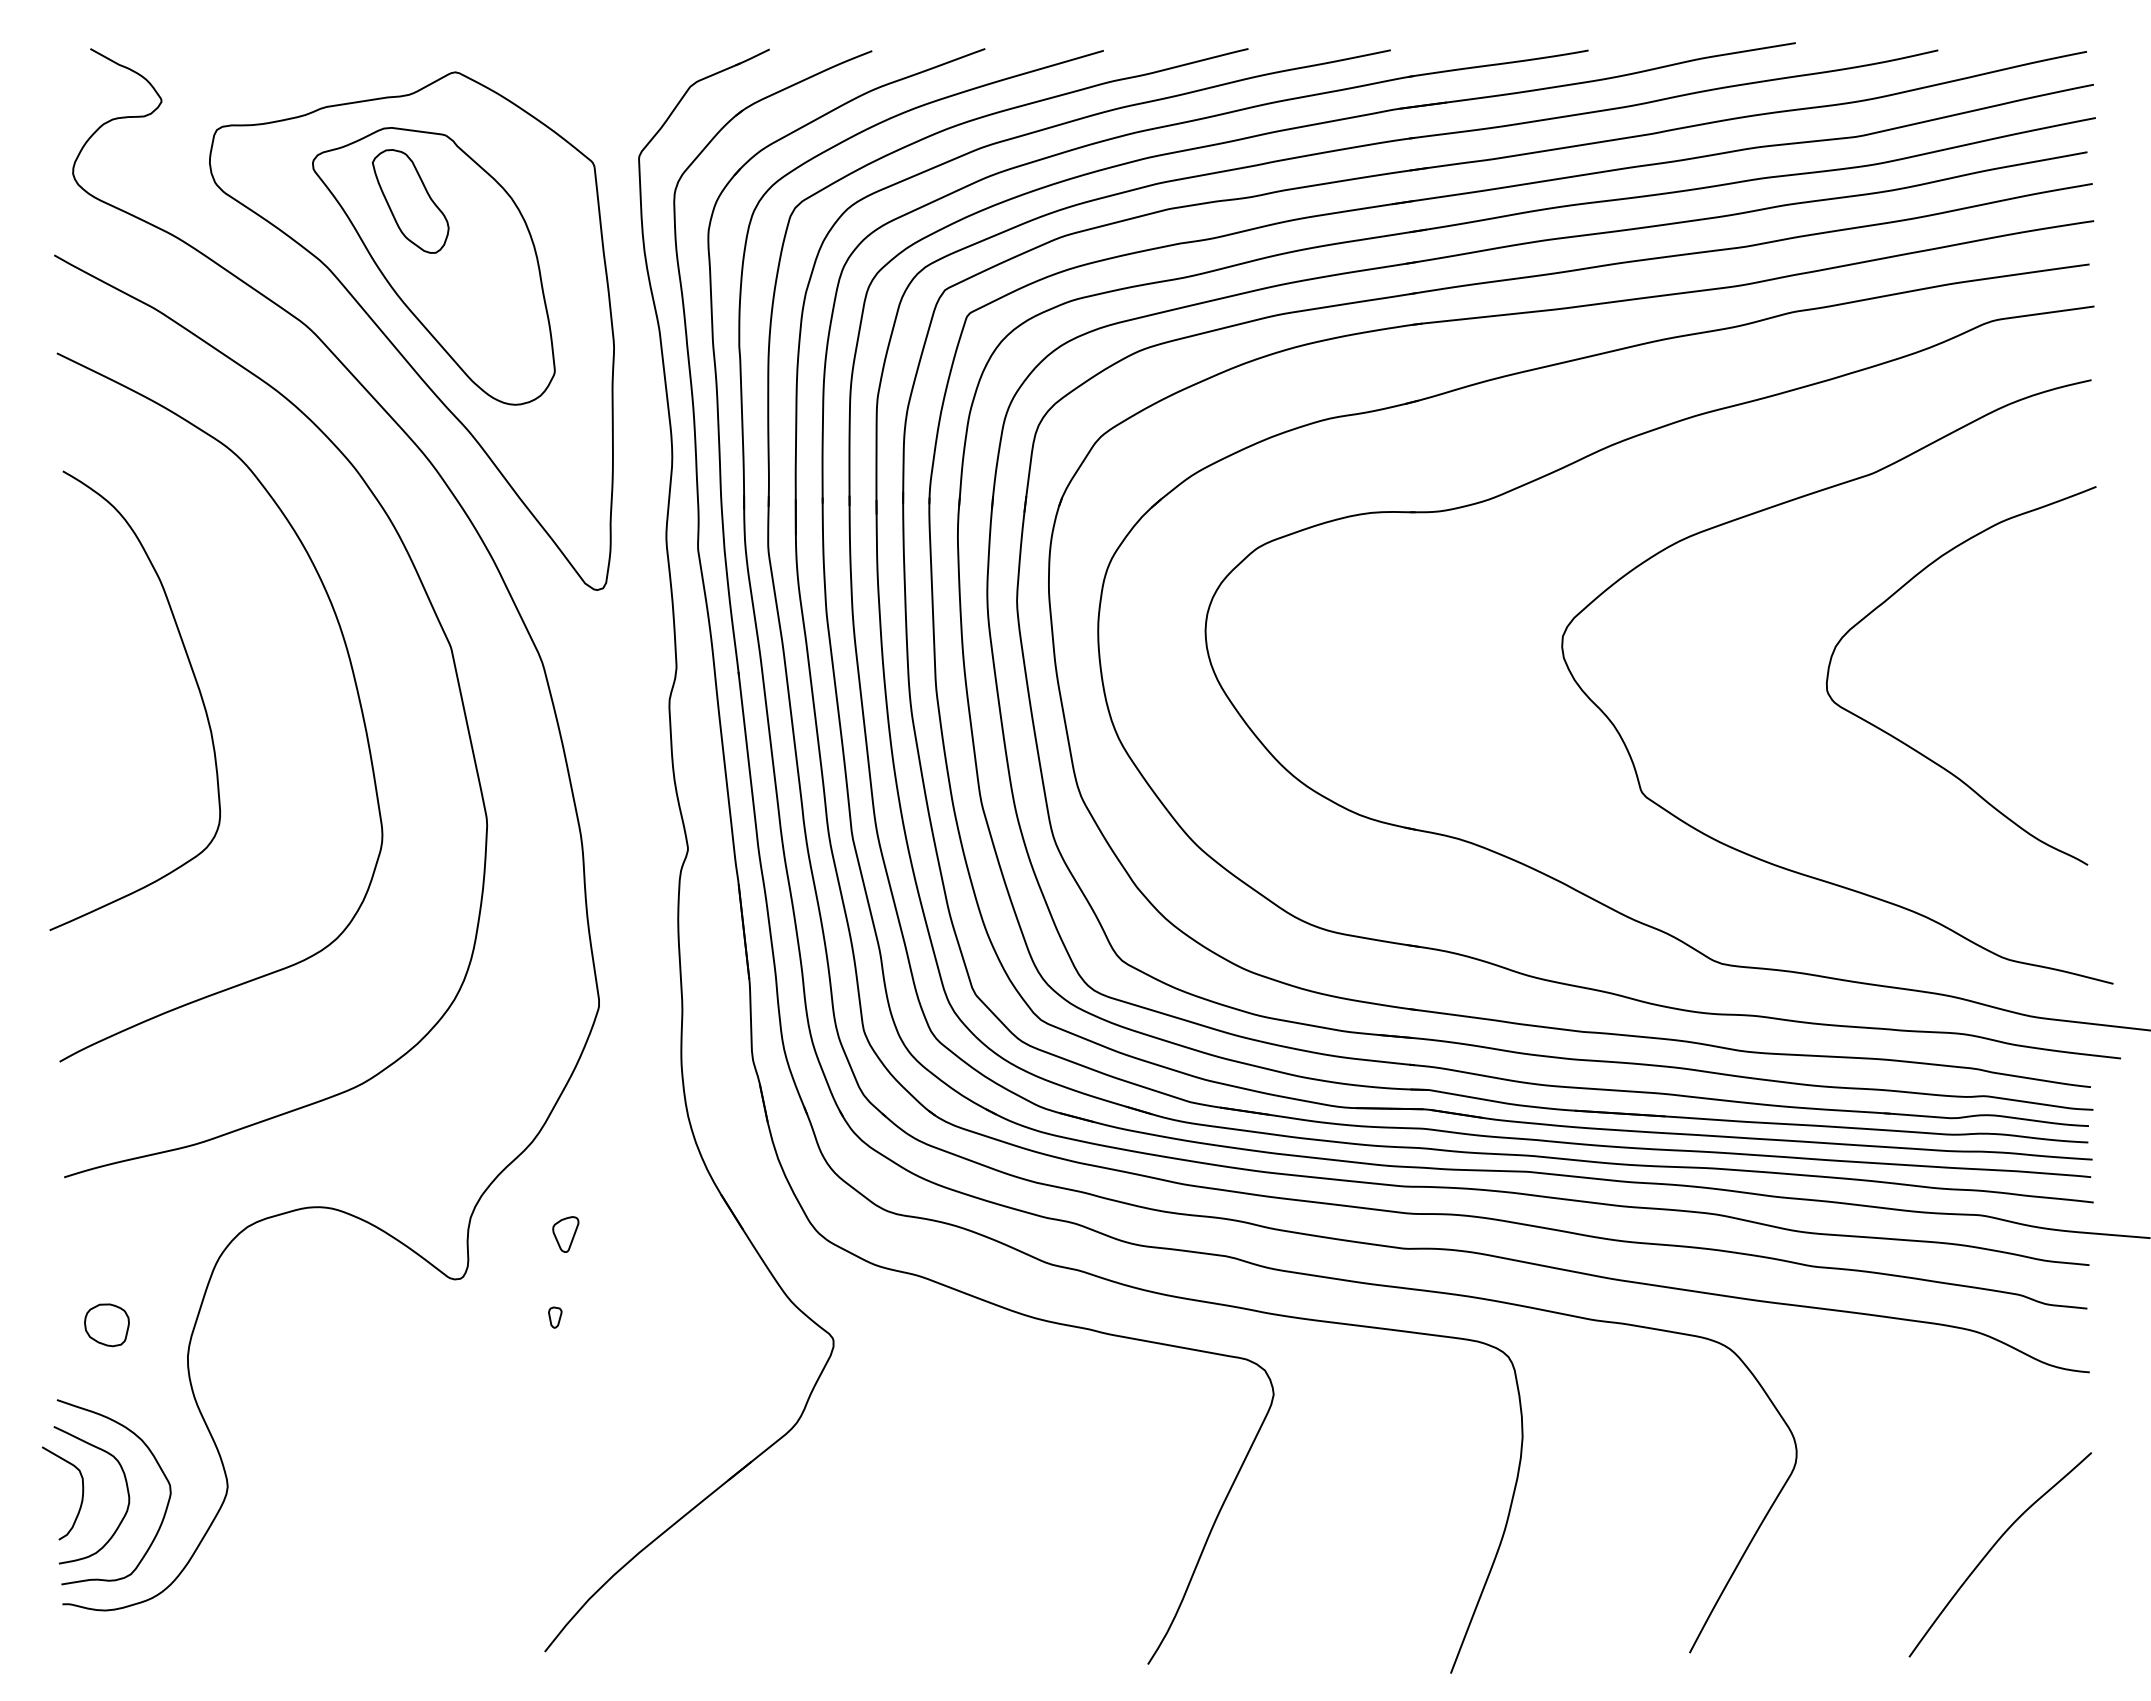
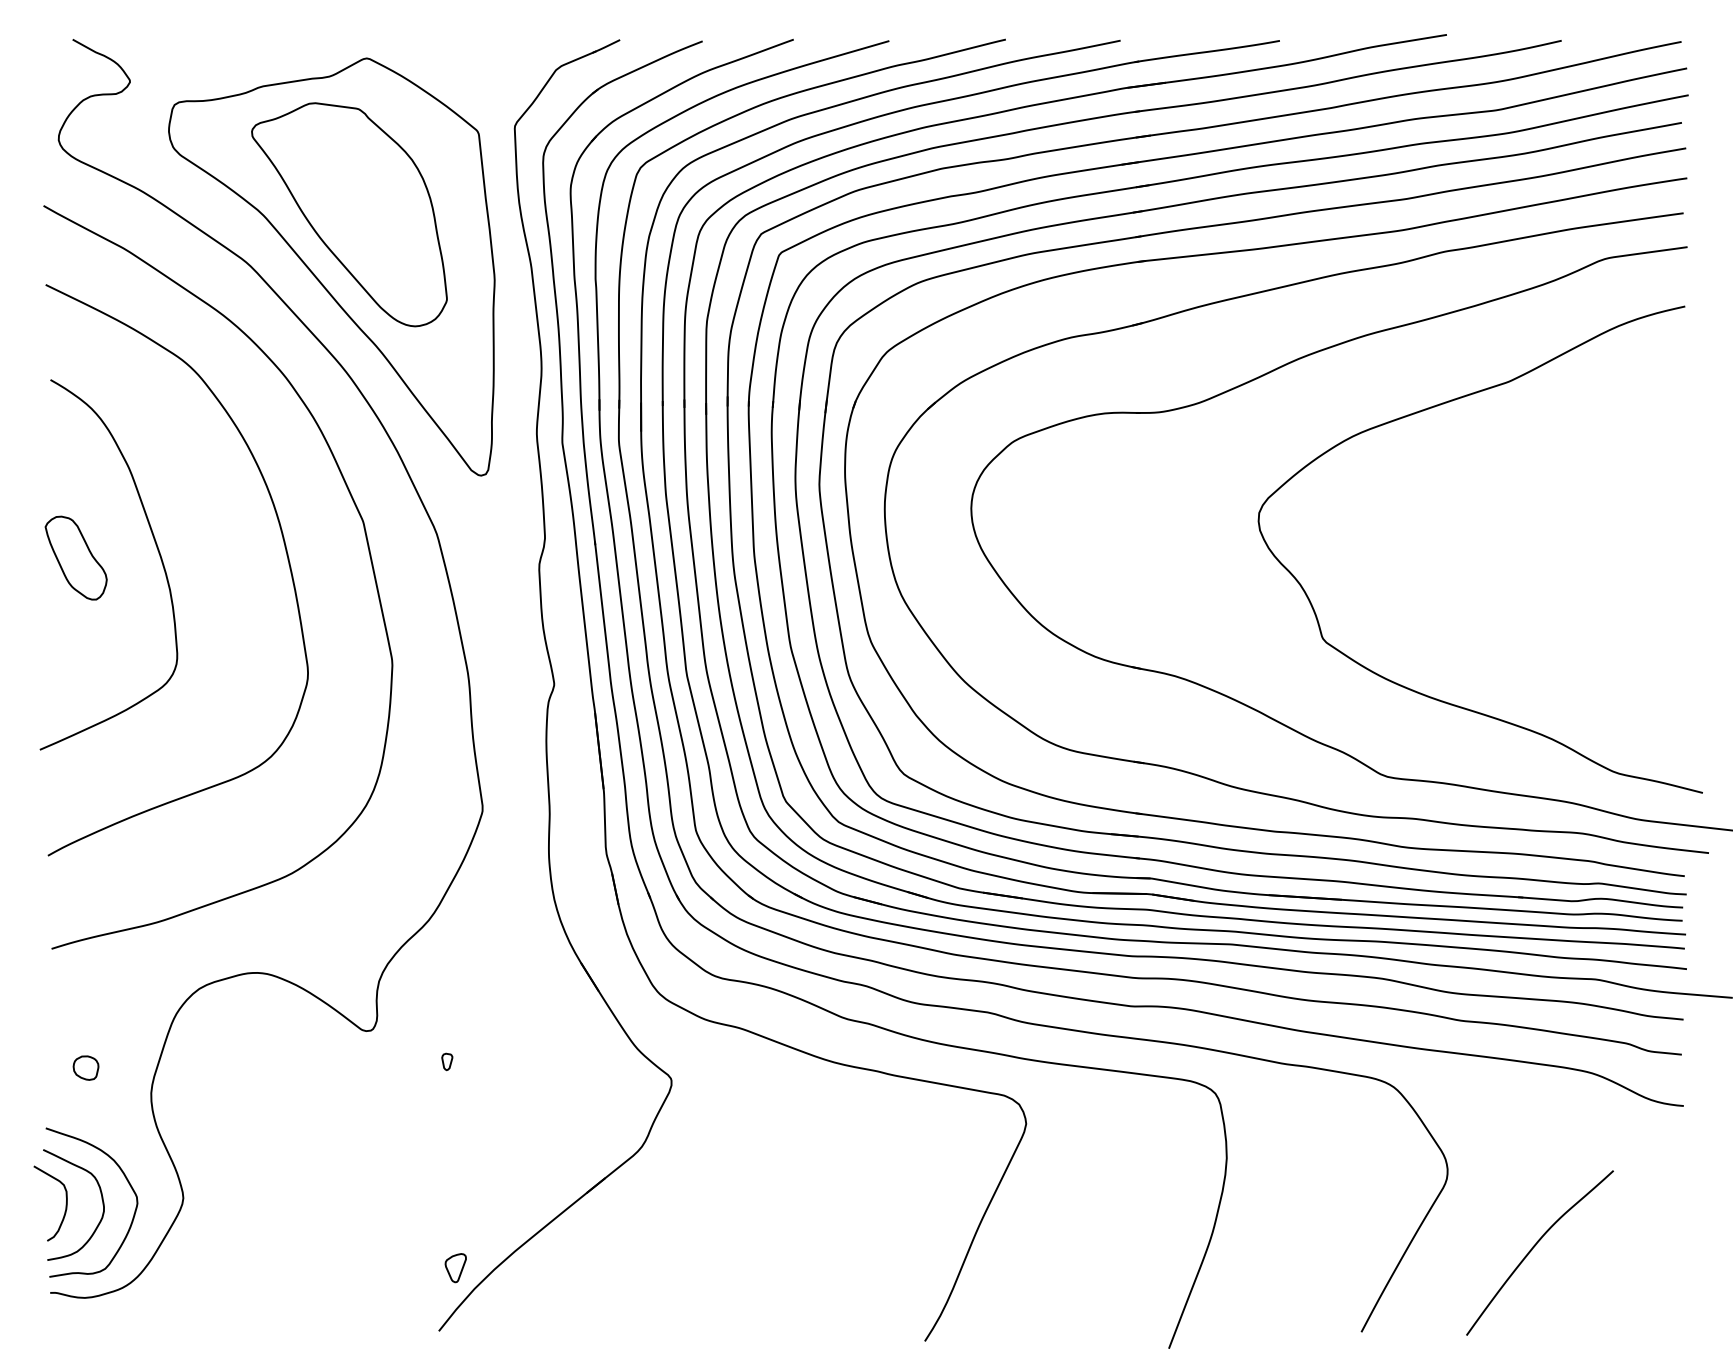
part: (410, 201) -> (76, 558), moved
curve: (1911, 746) -> (1540, 601), removed
part: (565, 1234) -> (455, 1268), moved
part: (106, 1325) -> (85, 1068), size x0.7
curve: (1991, 1550) -> (1532, 1249), moved

